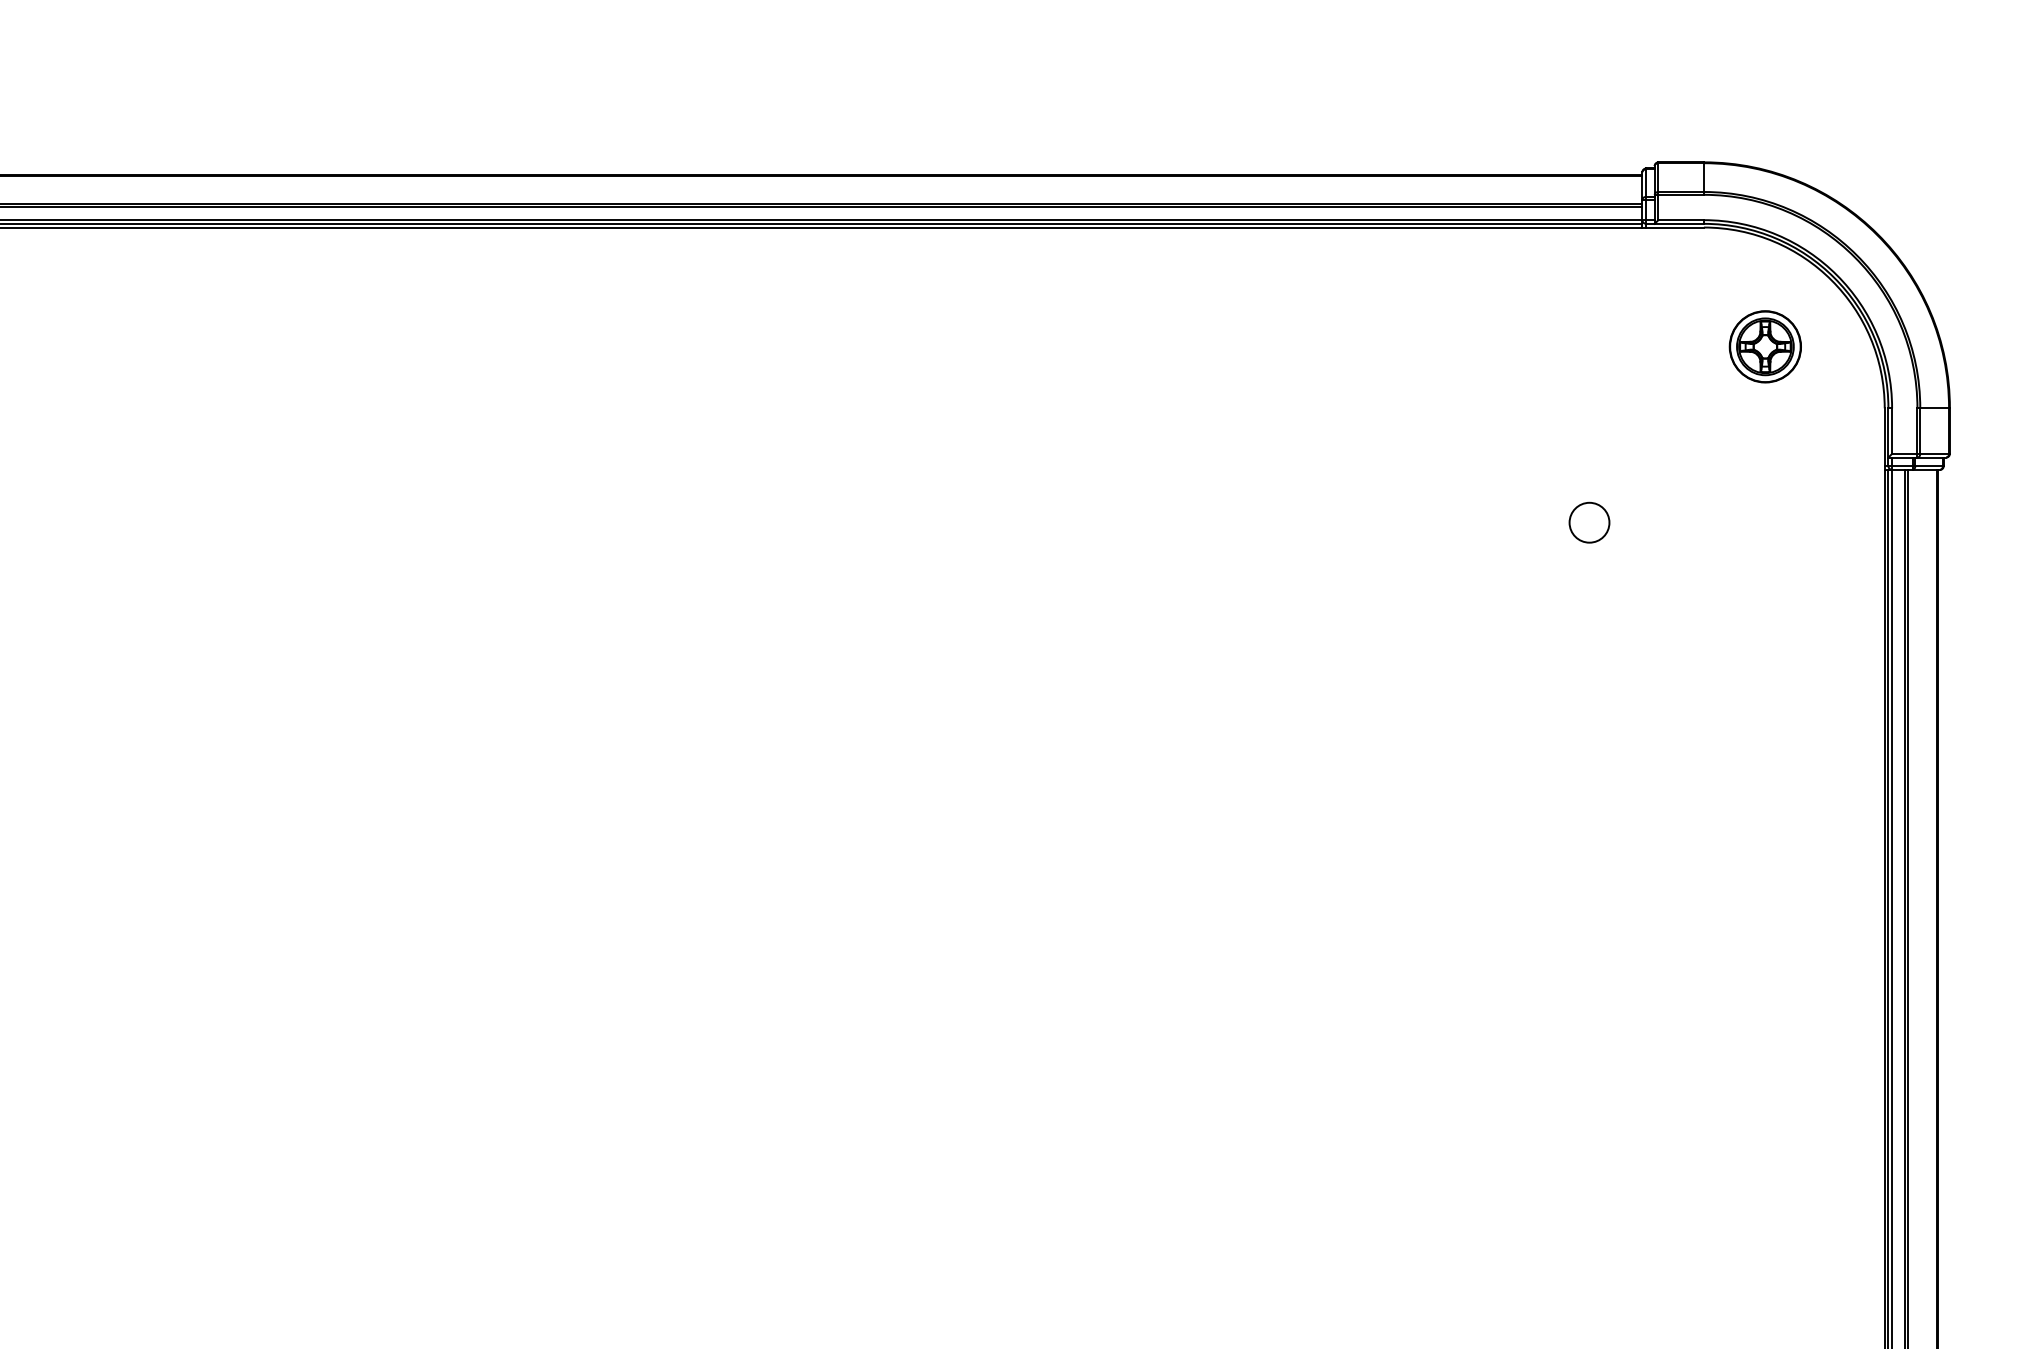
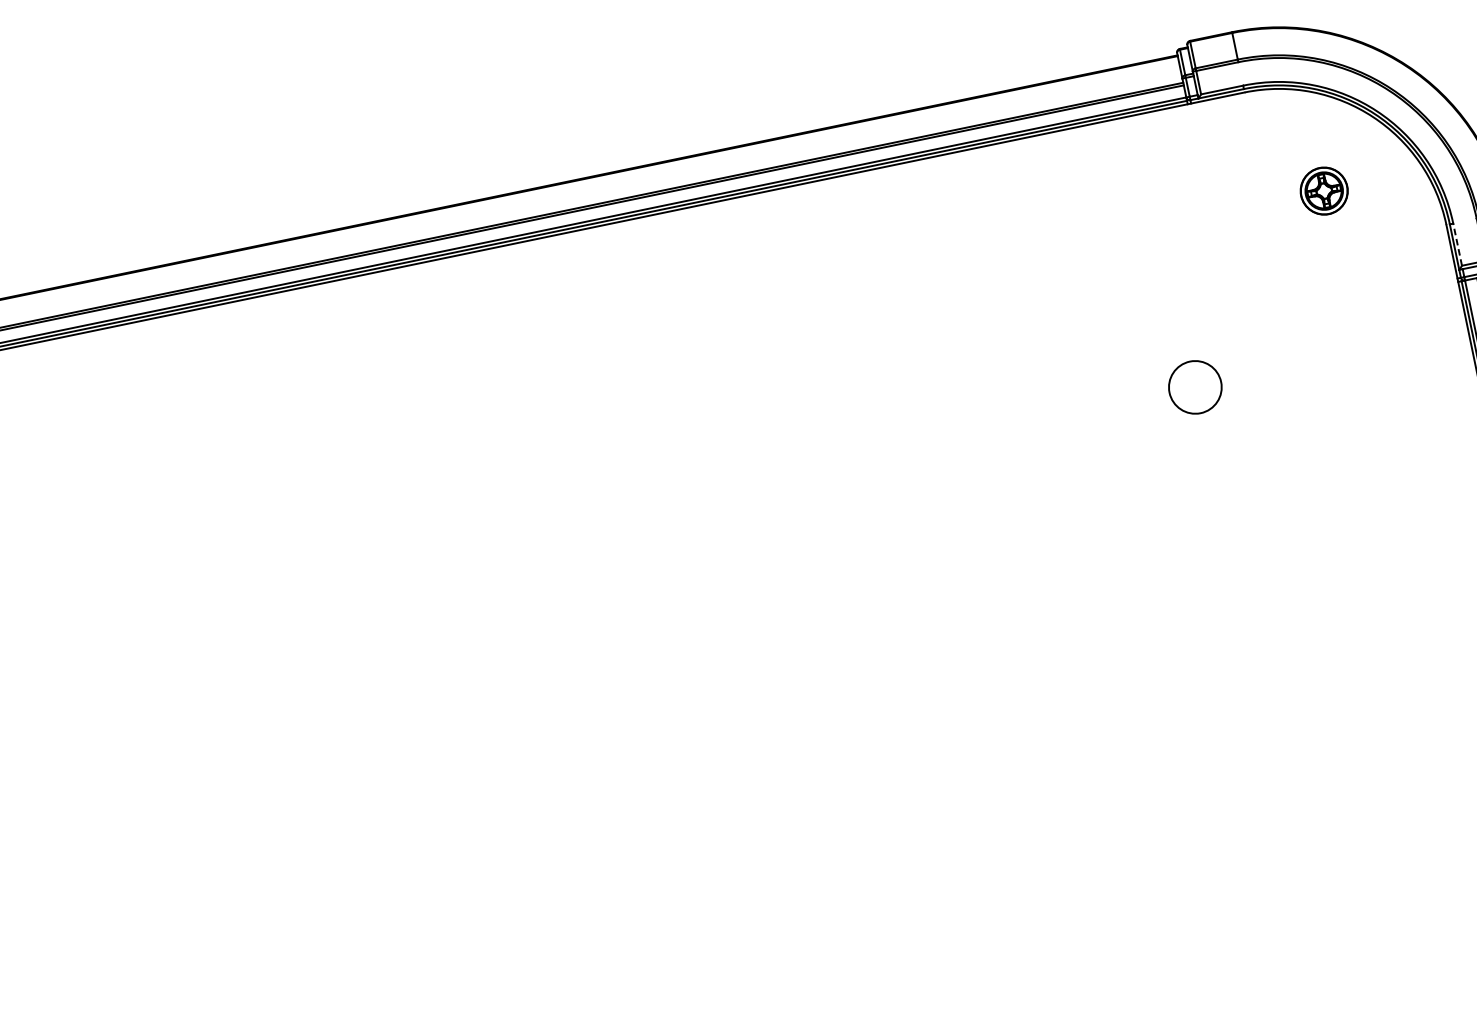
part: (1764, 346) -> (1323, 190), size x0.7
line: (1892, 431) -> (1458, 244), solid -> dashed
circle: (1589, 522) -> (1195, 387), size x1.4

